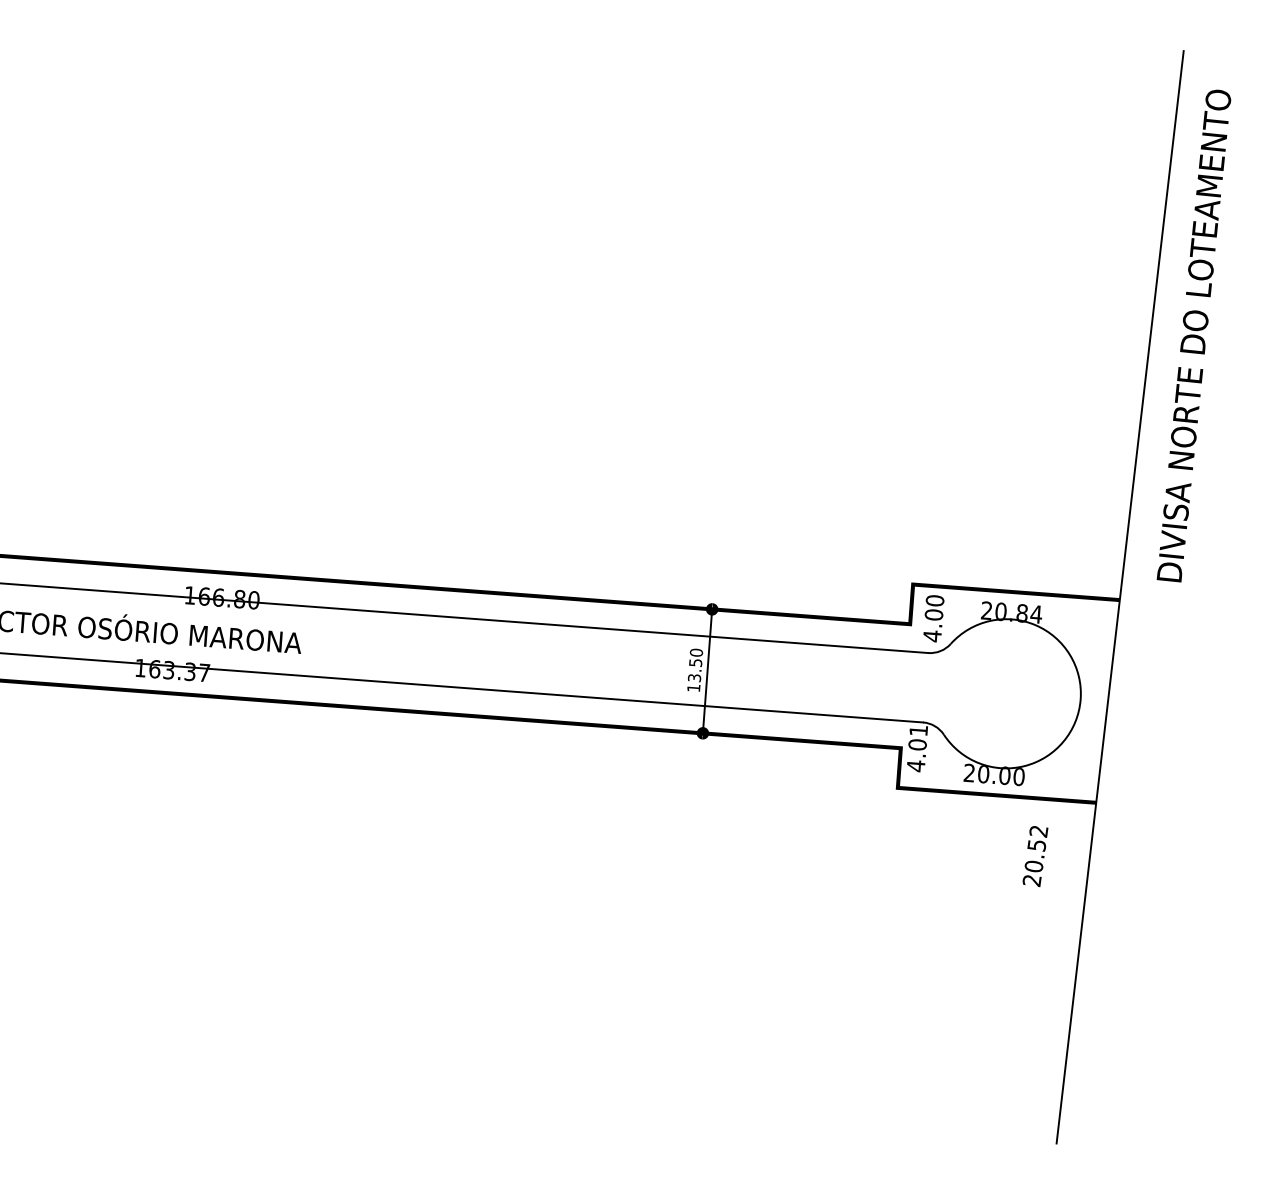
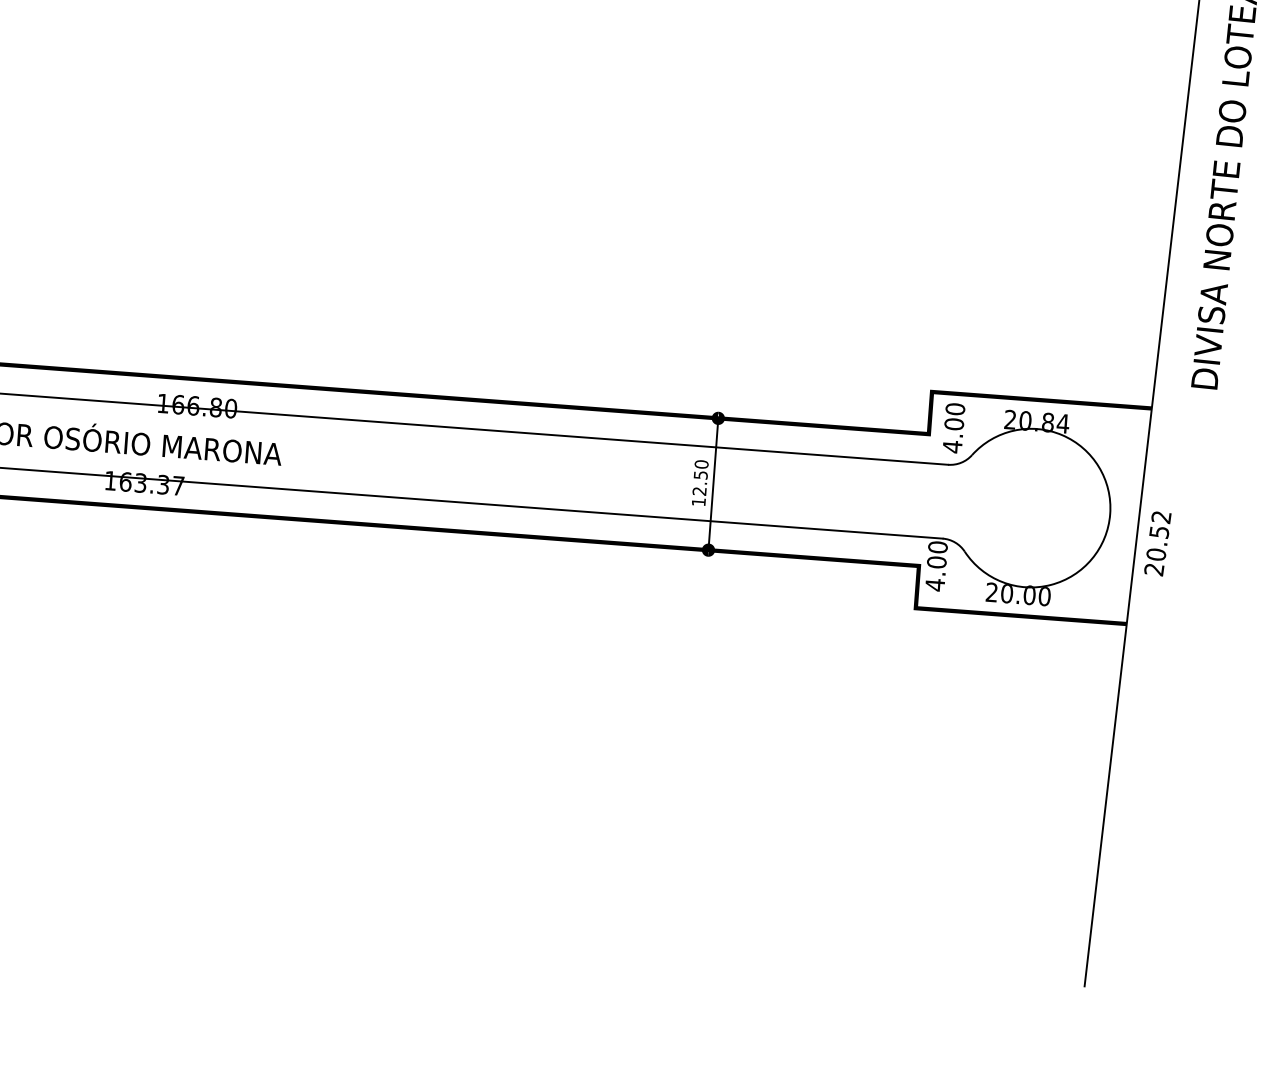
text: (694, 678) -> (699, 491), 13.50 -> 12.50
text: (918, 730) -> (937, 547), 4.01 -> 4.00
text: (1035, 856) -> (1157, 543), moved

